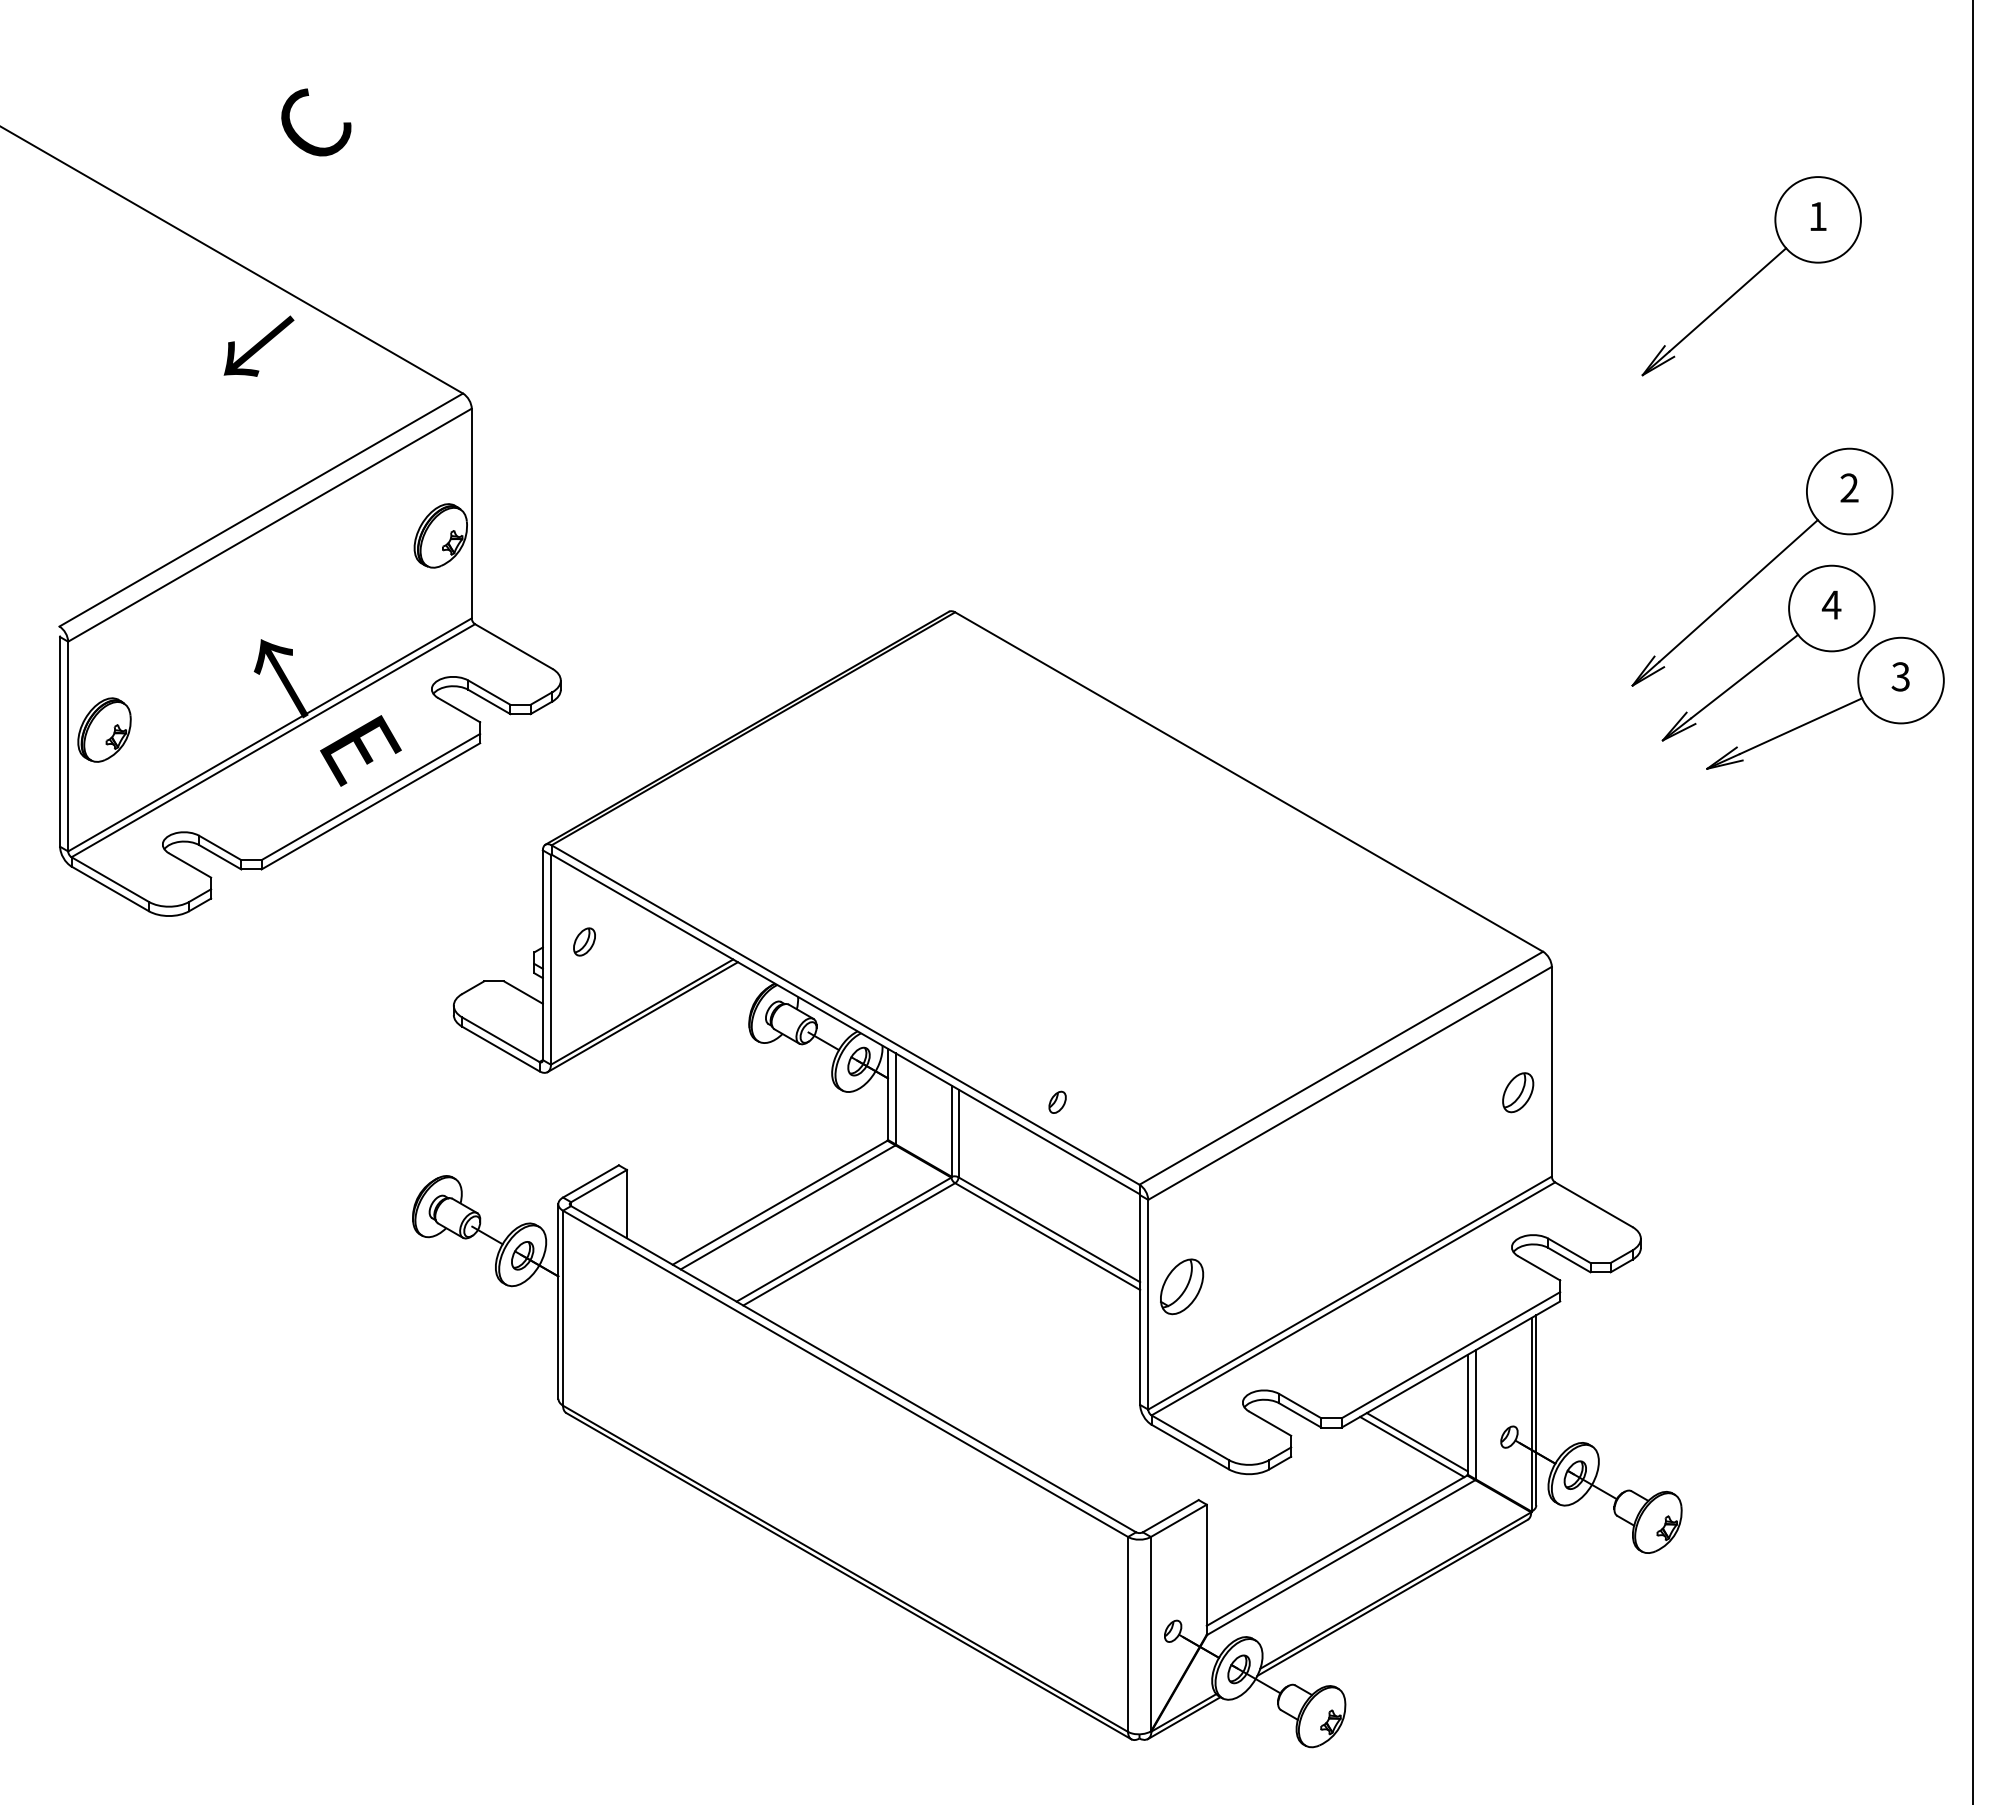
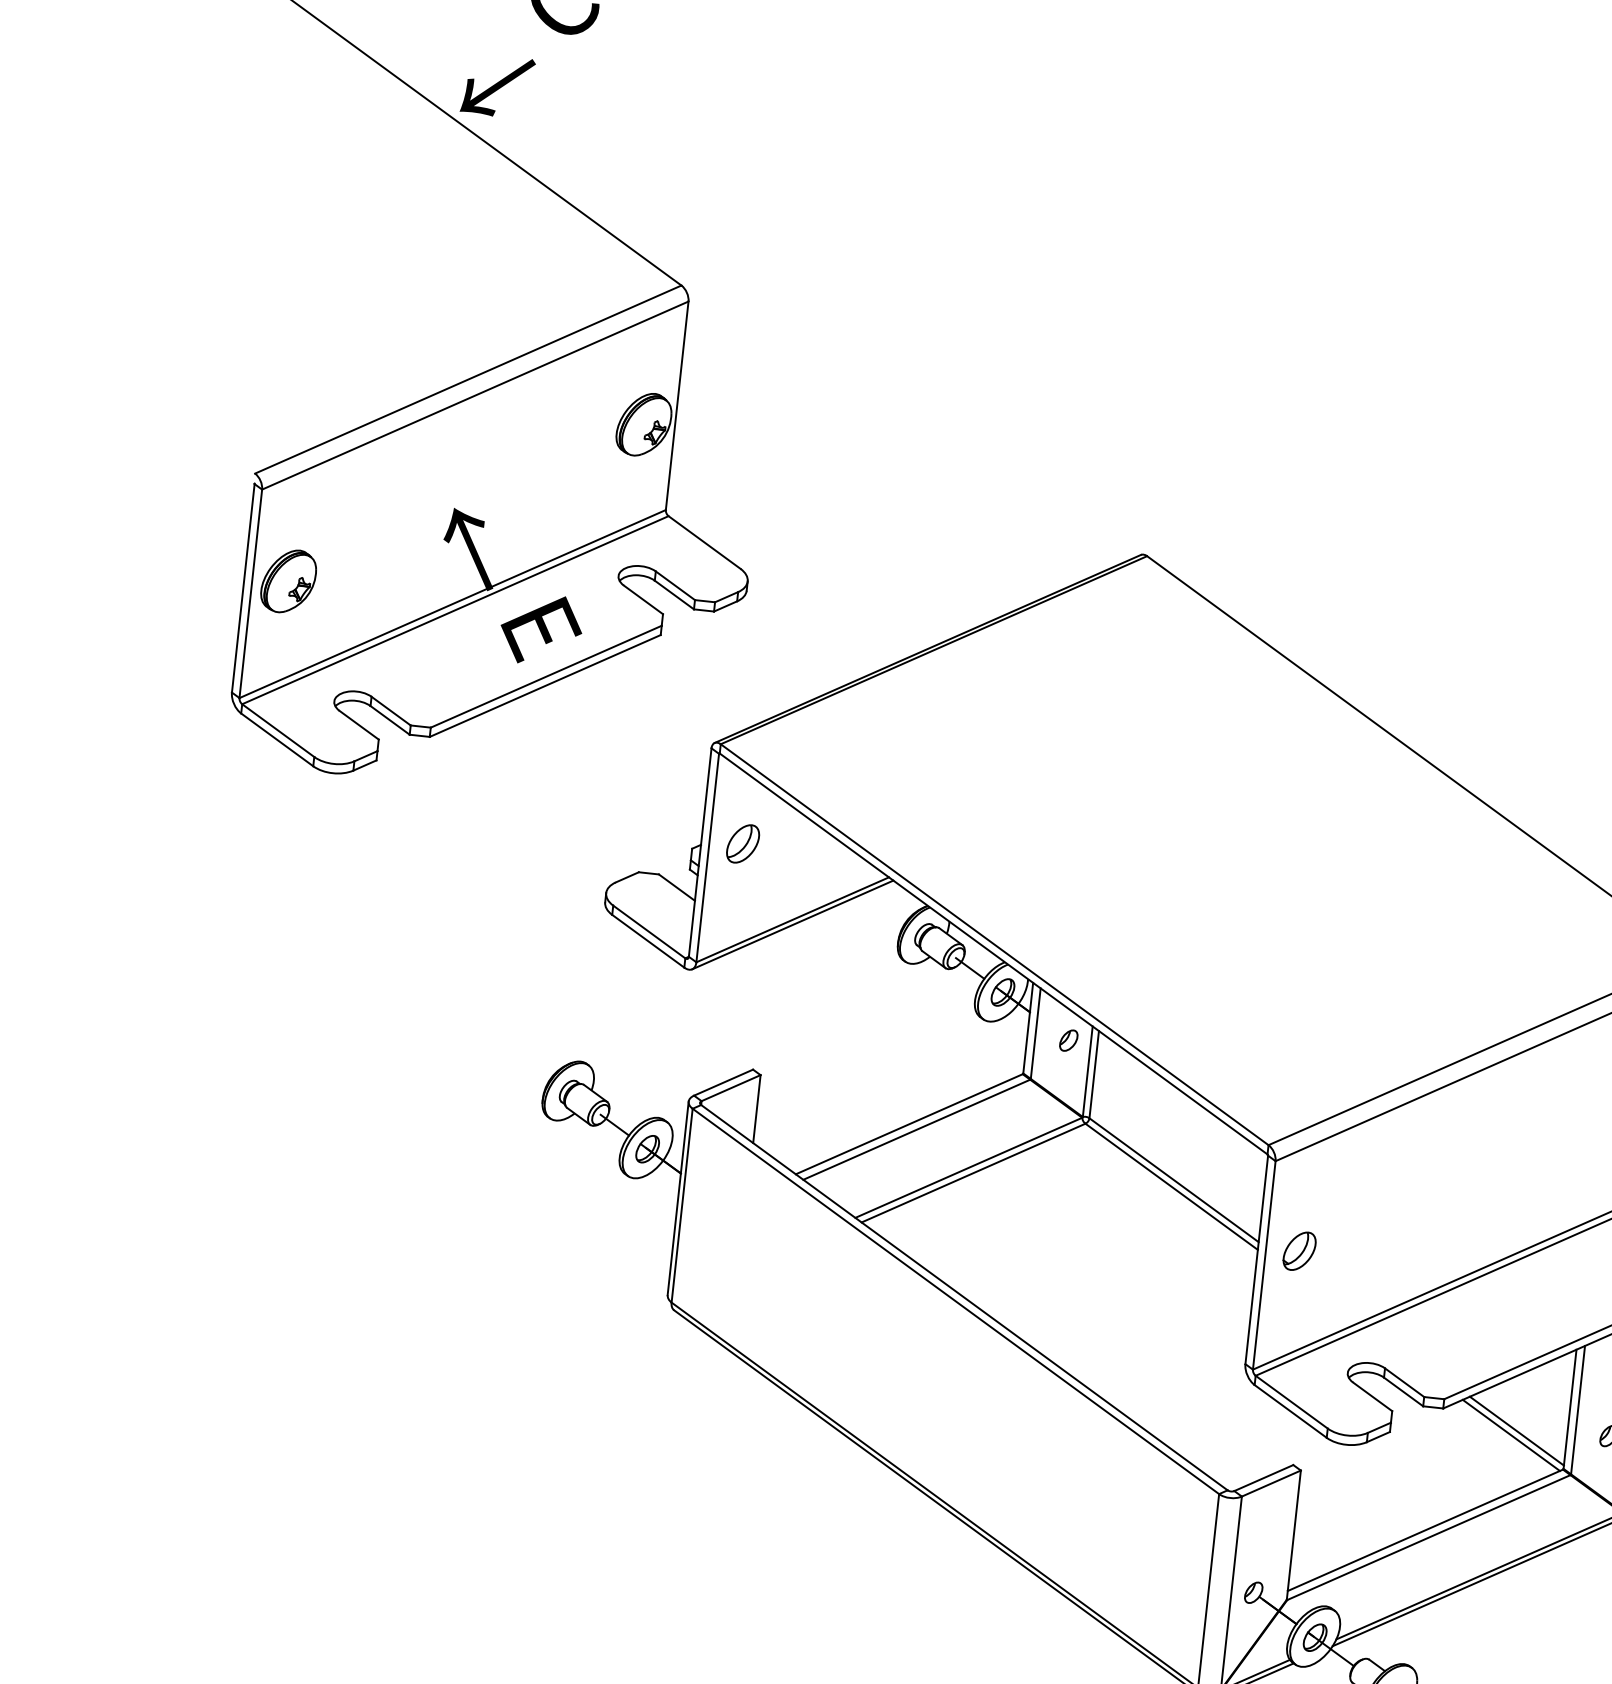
text: (258, 345) -> (497, 85), moved
part: (584, 941) -> (743, 843), size x1.43
part: (1057, 1101) -> (1068, 1039), moved
part: (1181, 1286) -> (1299, 1250), size x0.71

